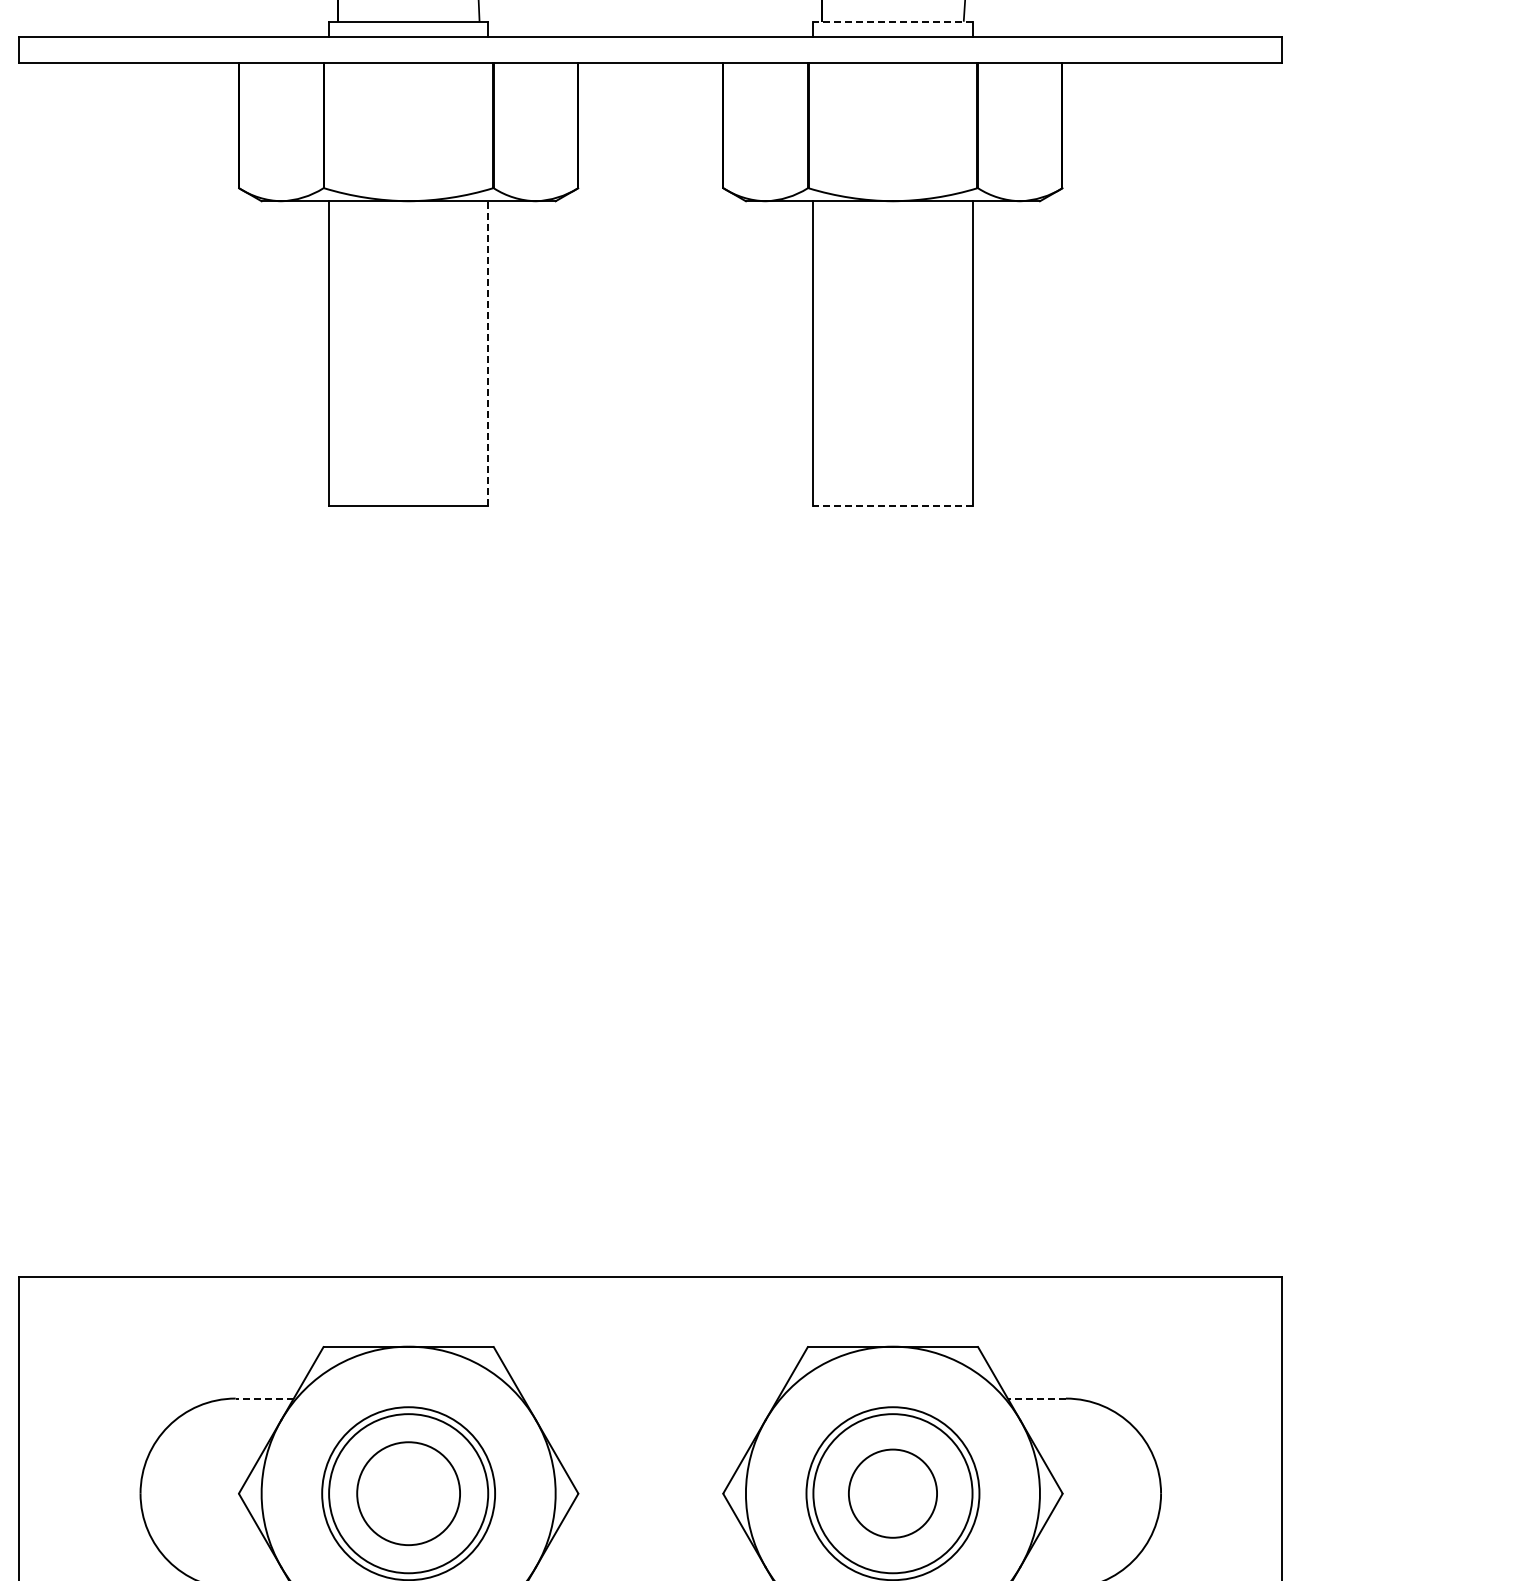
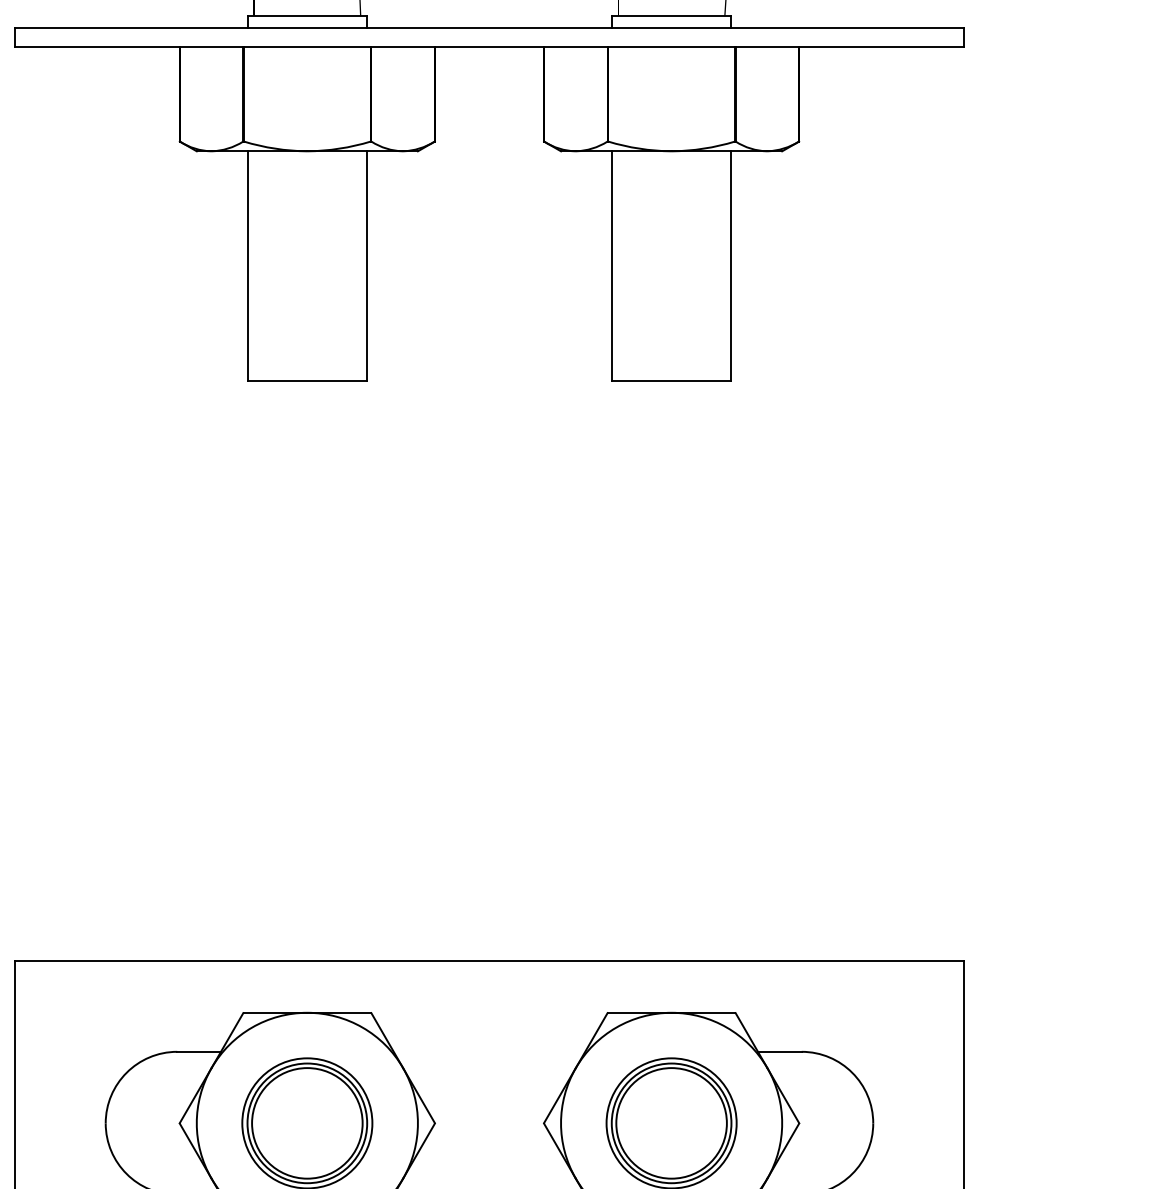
line: (892, 21) -> (671, 16), dashed -> solid
line: (488, 353) -> (367, 265), dashed -> solid
line: (892, 506) -> (671, 380), dashed -> solid
line: (264, 1398) -> (198, 1051), dashed -> solid
line: (1036, 1398) -> (779, 1051), dashed -> solid
circle: (408, 1493) -> (307, 1123), size x1.43
circle: (892, 1493) -> (671, 1123), size x1.67

